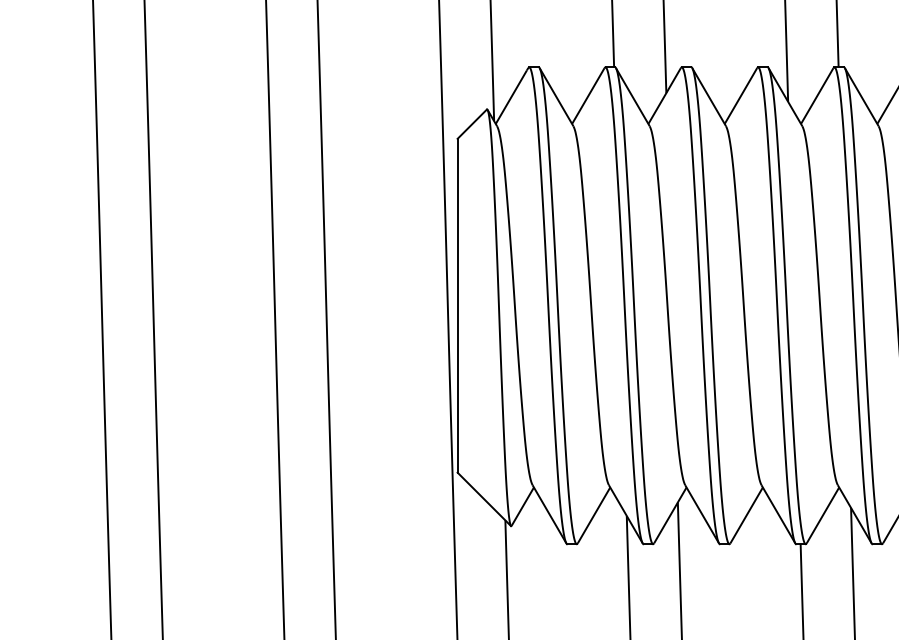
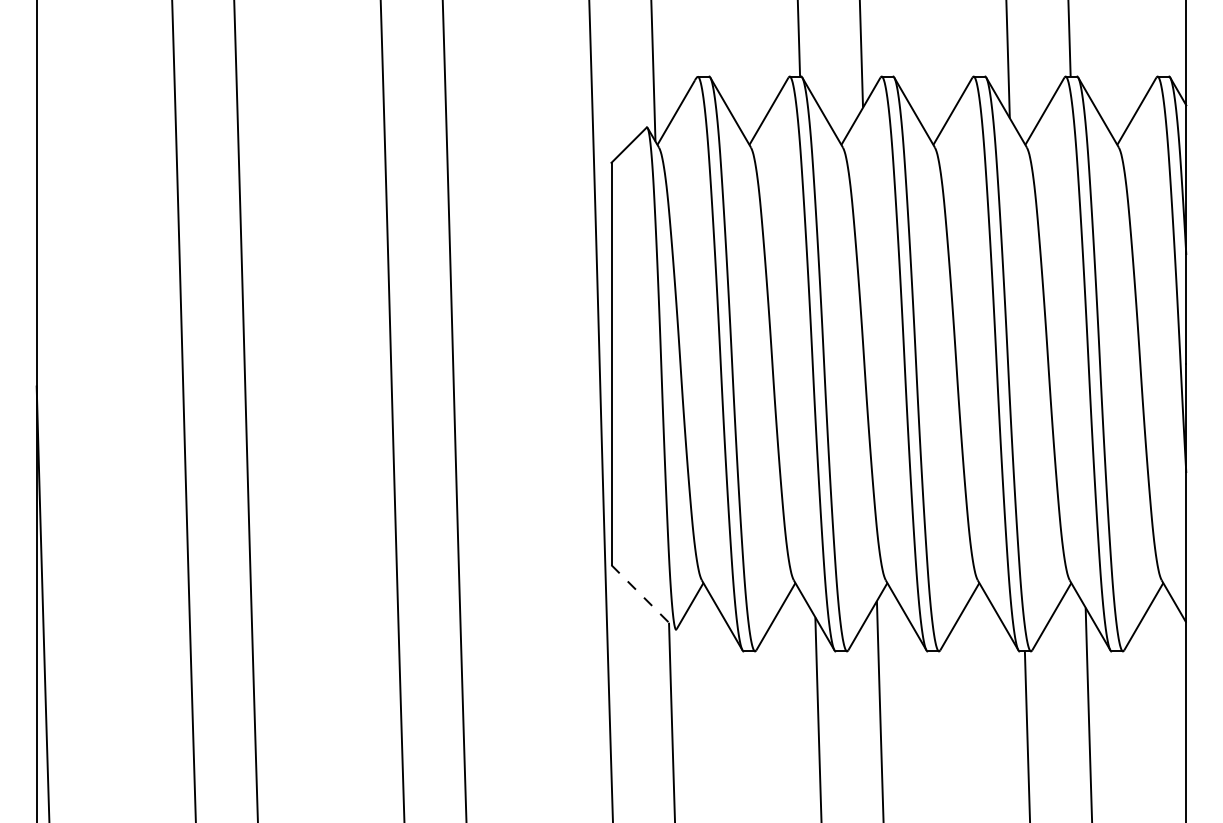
line: (484, 499) -> (643, 597), solid -> dashed

